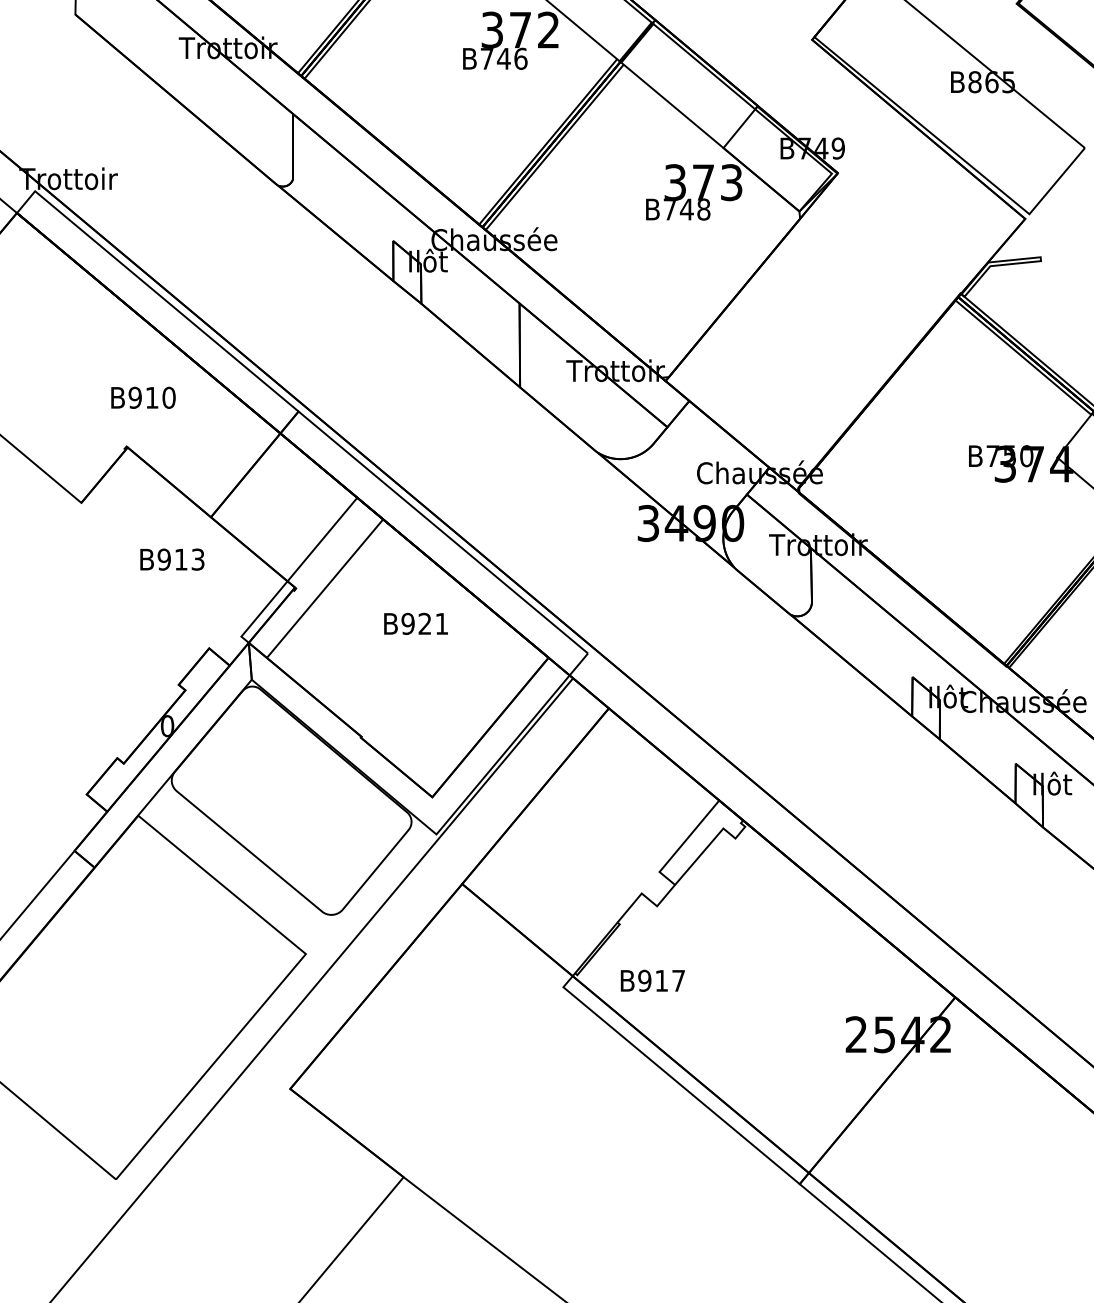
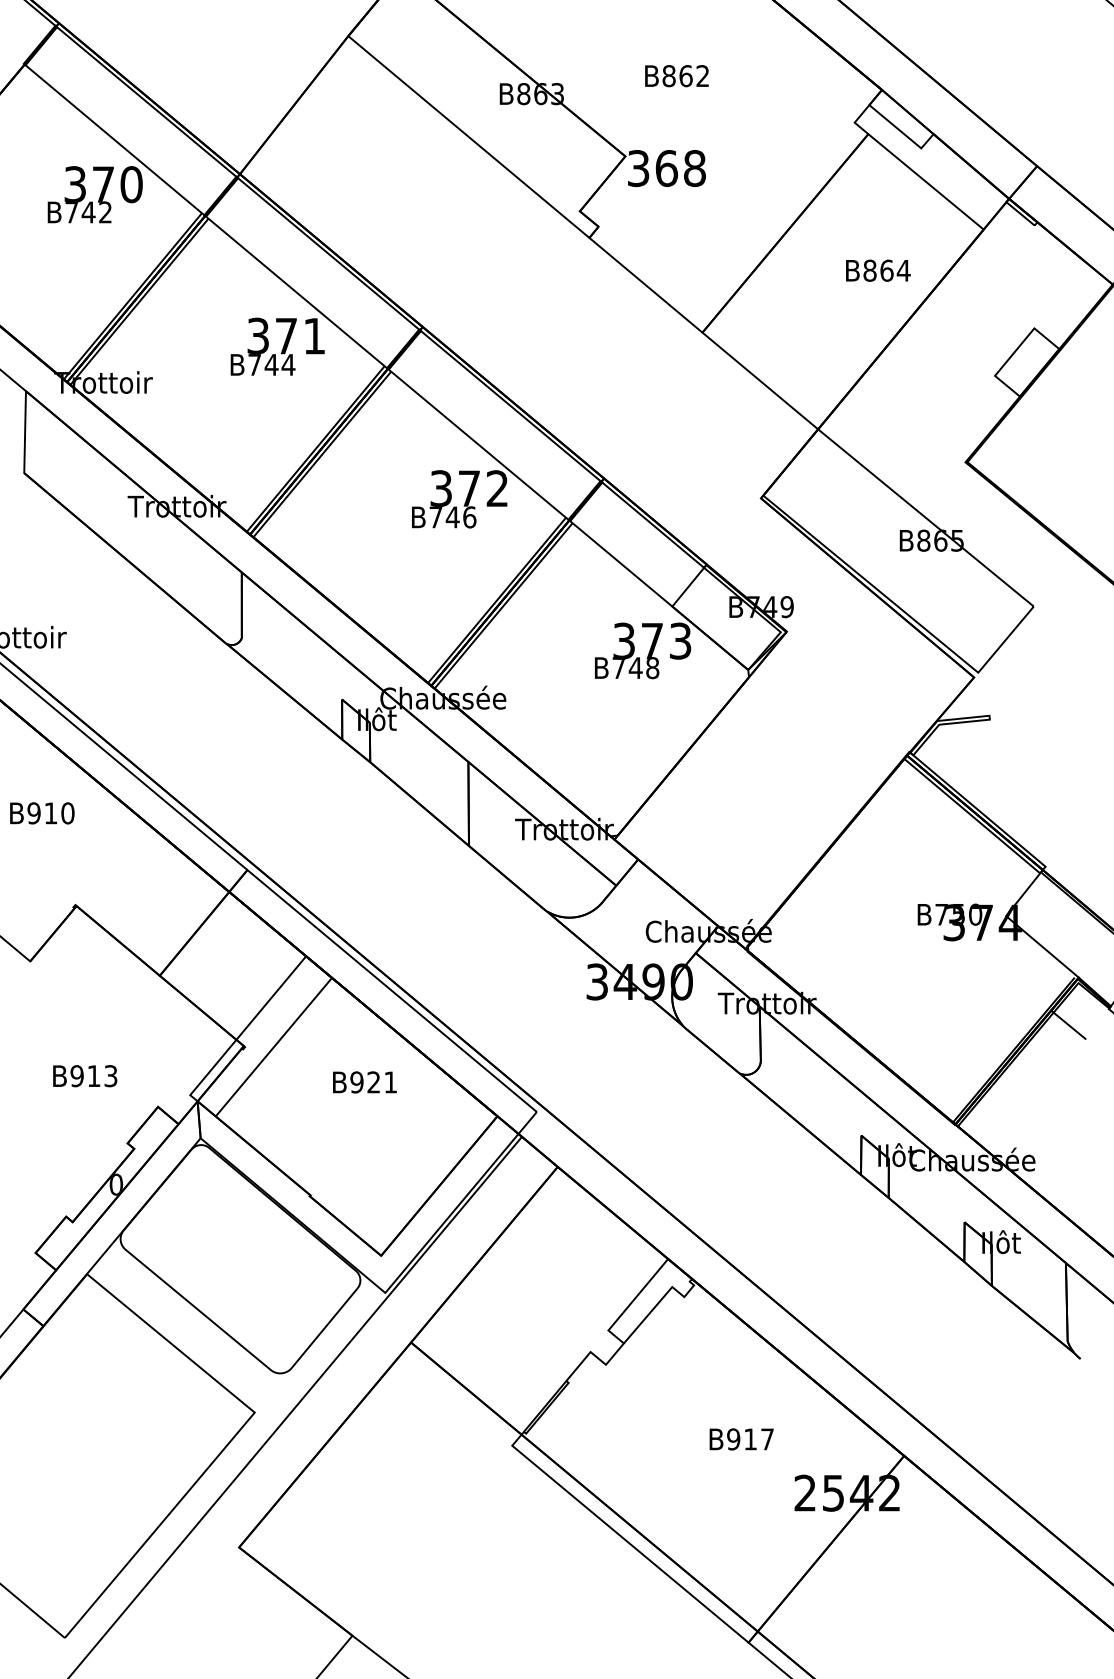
text: (143, 397) -> (42, 813), moved
text: (172, 559) -> (85, 1076), moved
text: (652, 980) -> (741, 1439), moved

